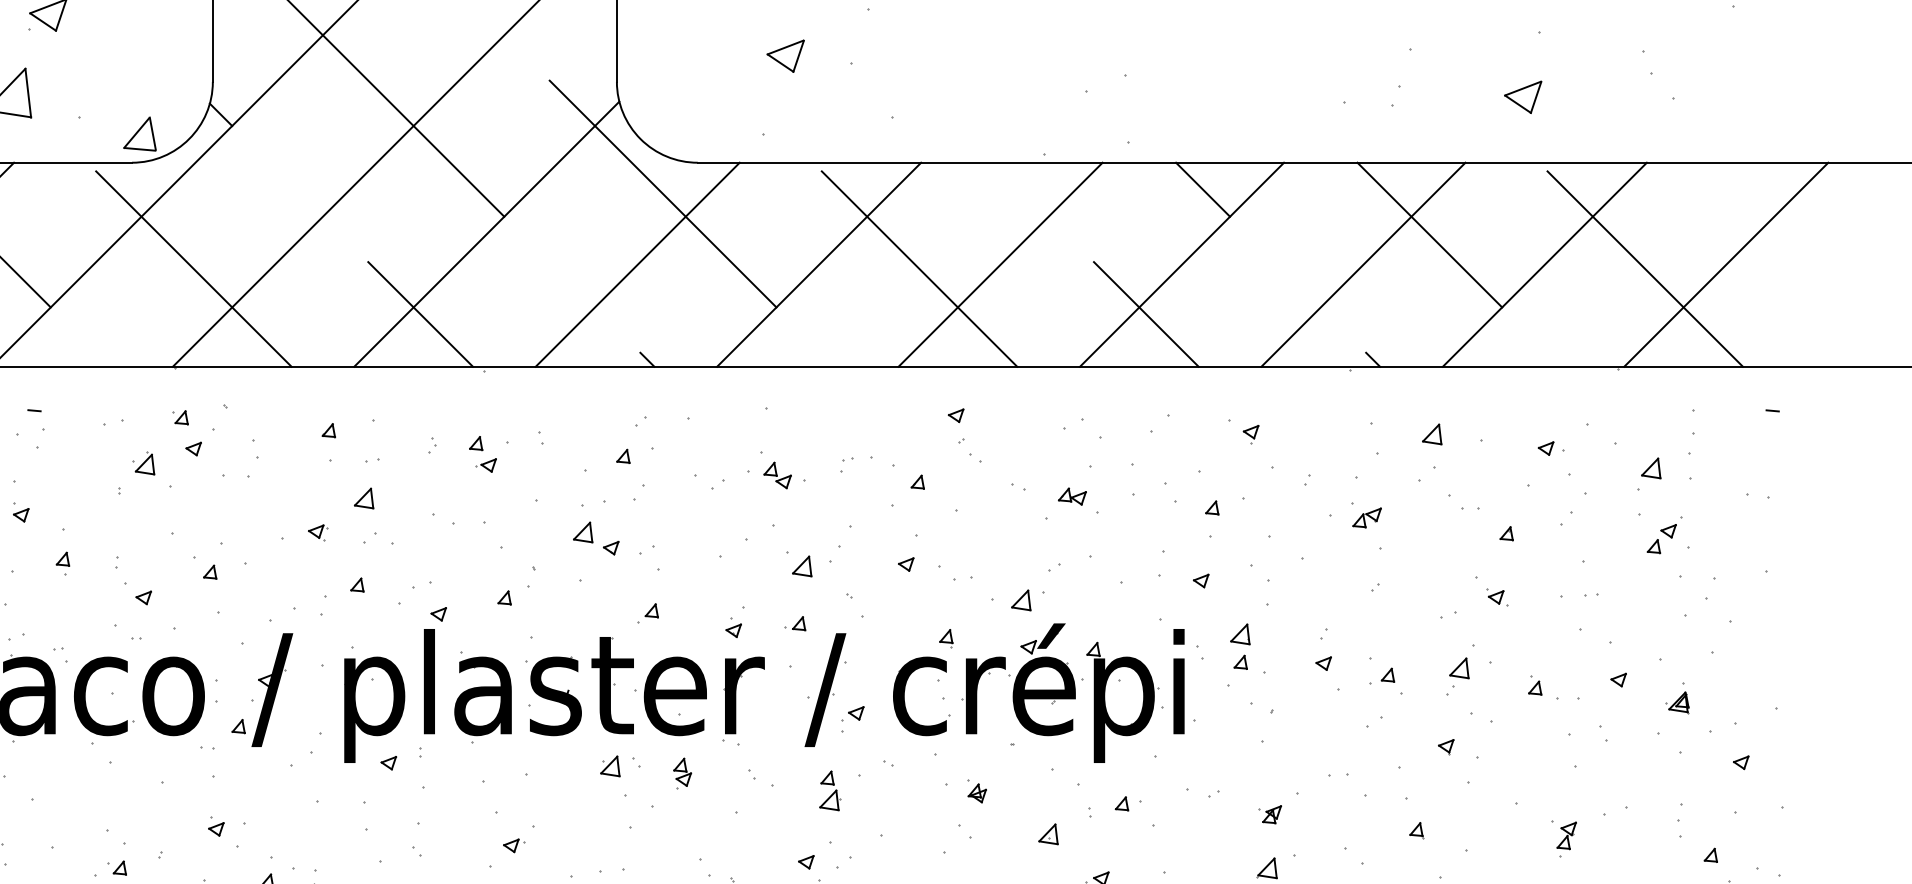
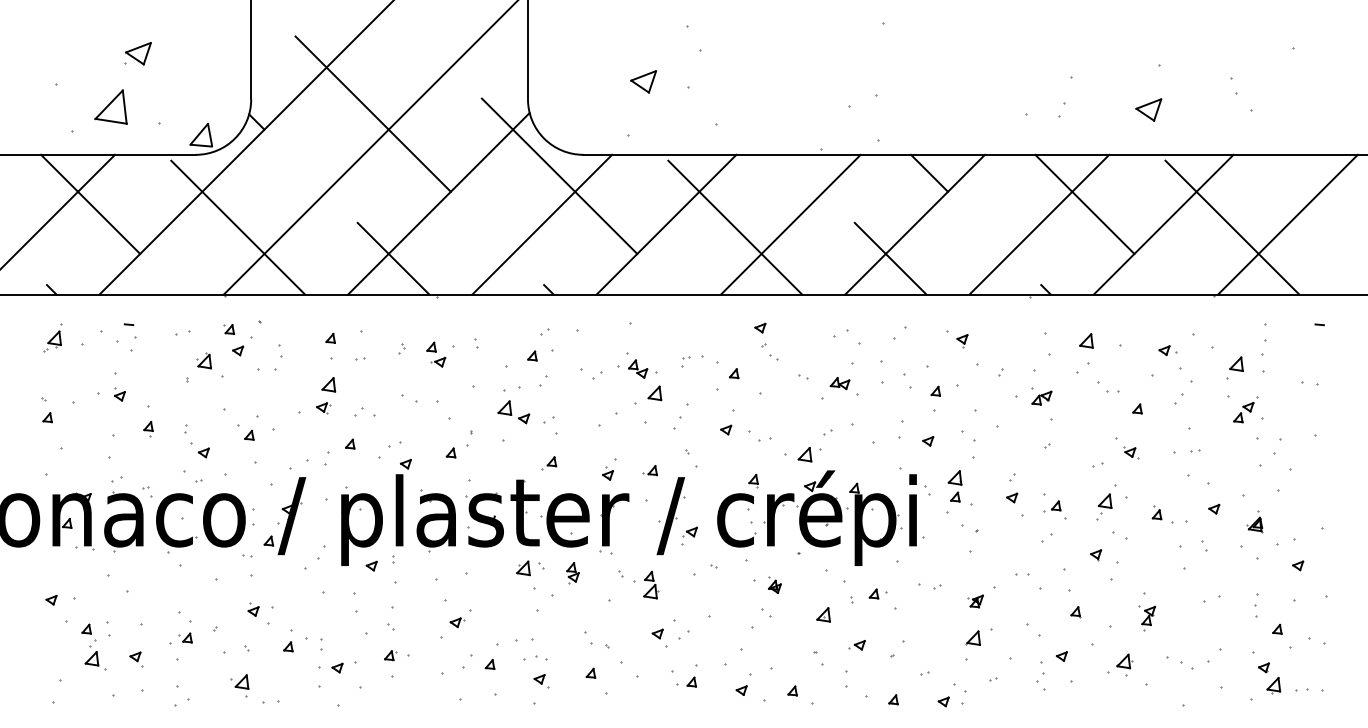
part: (363, 497) -> (328, 384), moved
part: (801, 566) -> (654, 393), moved
part: (830, 789) -> (651, 584), moved
part: (1563, 839) -> (1146, 618), moved

